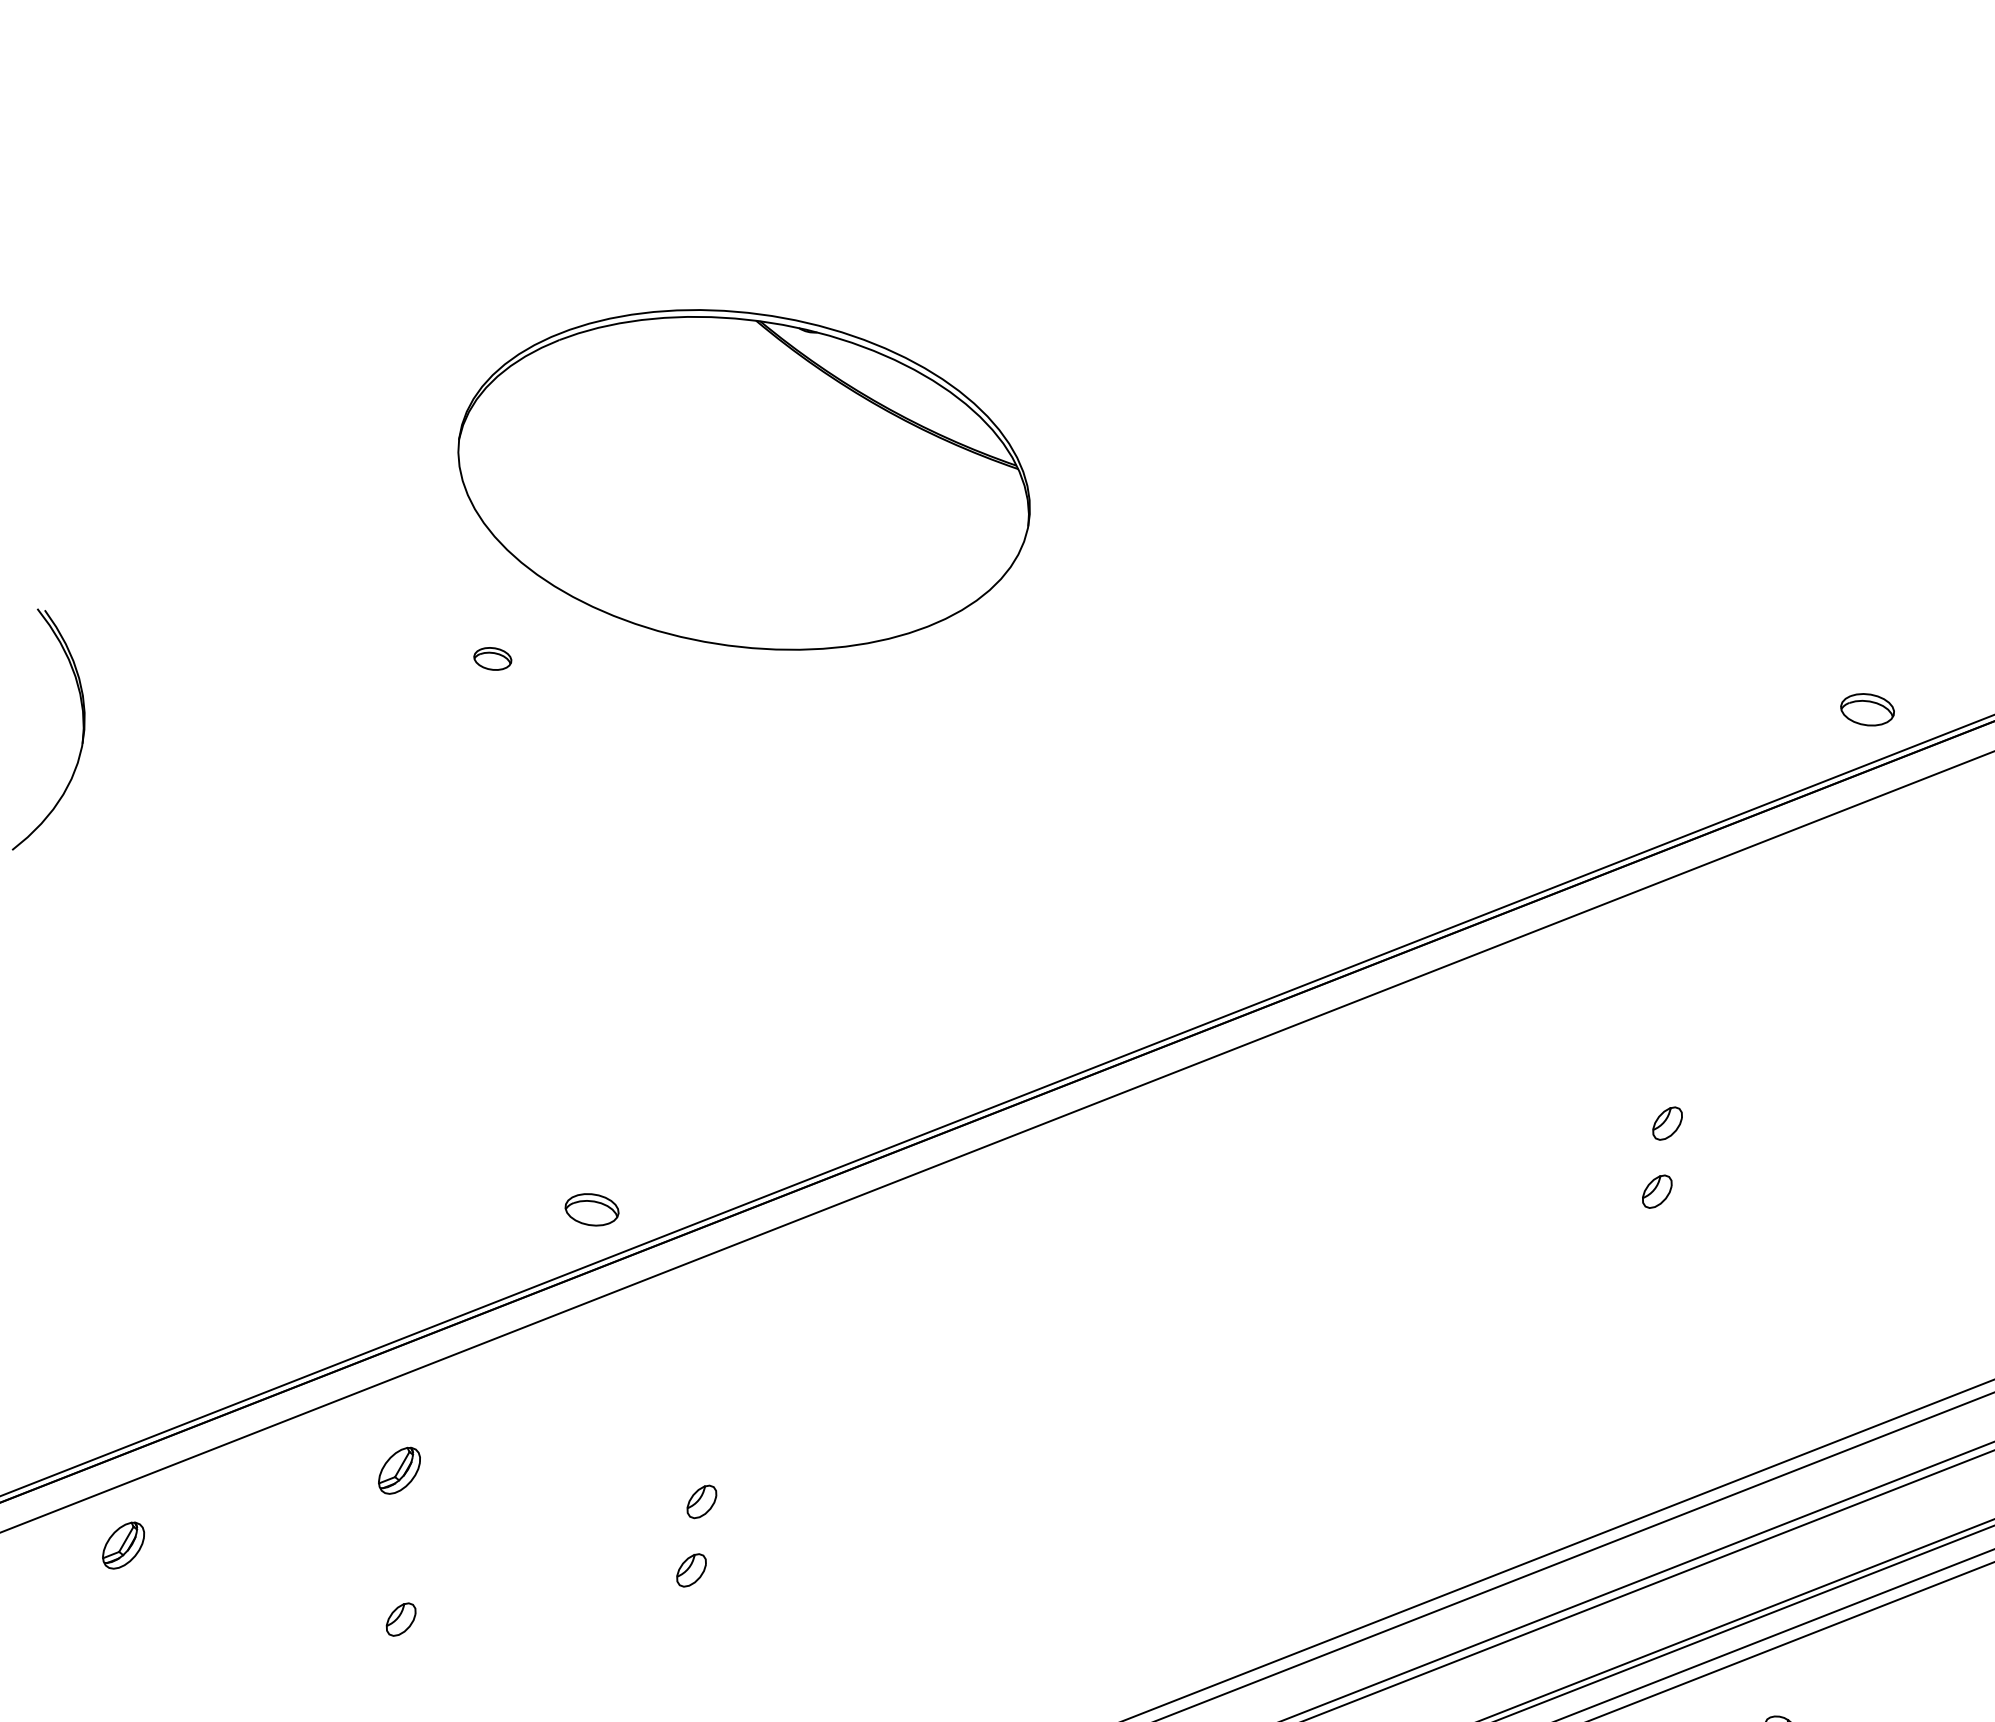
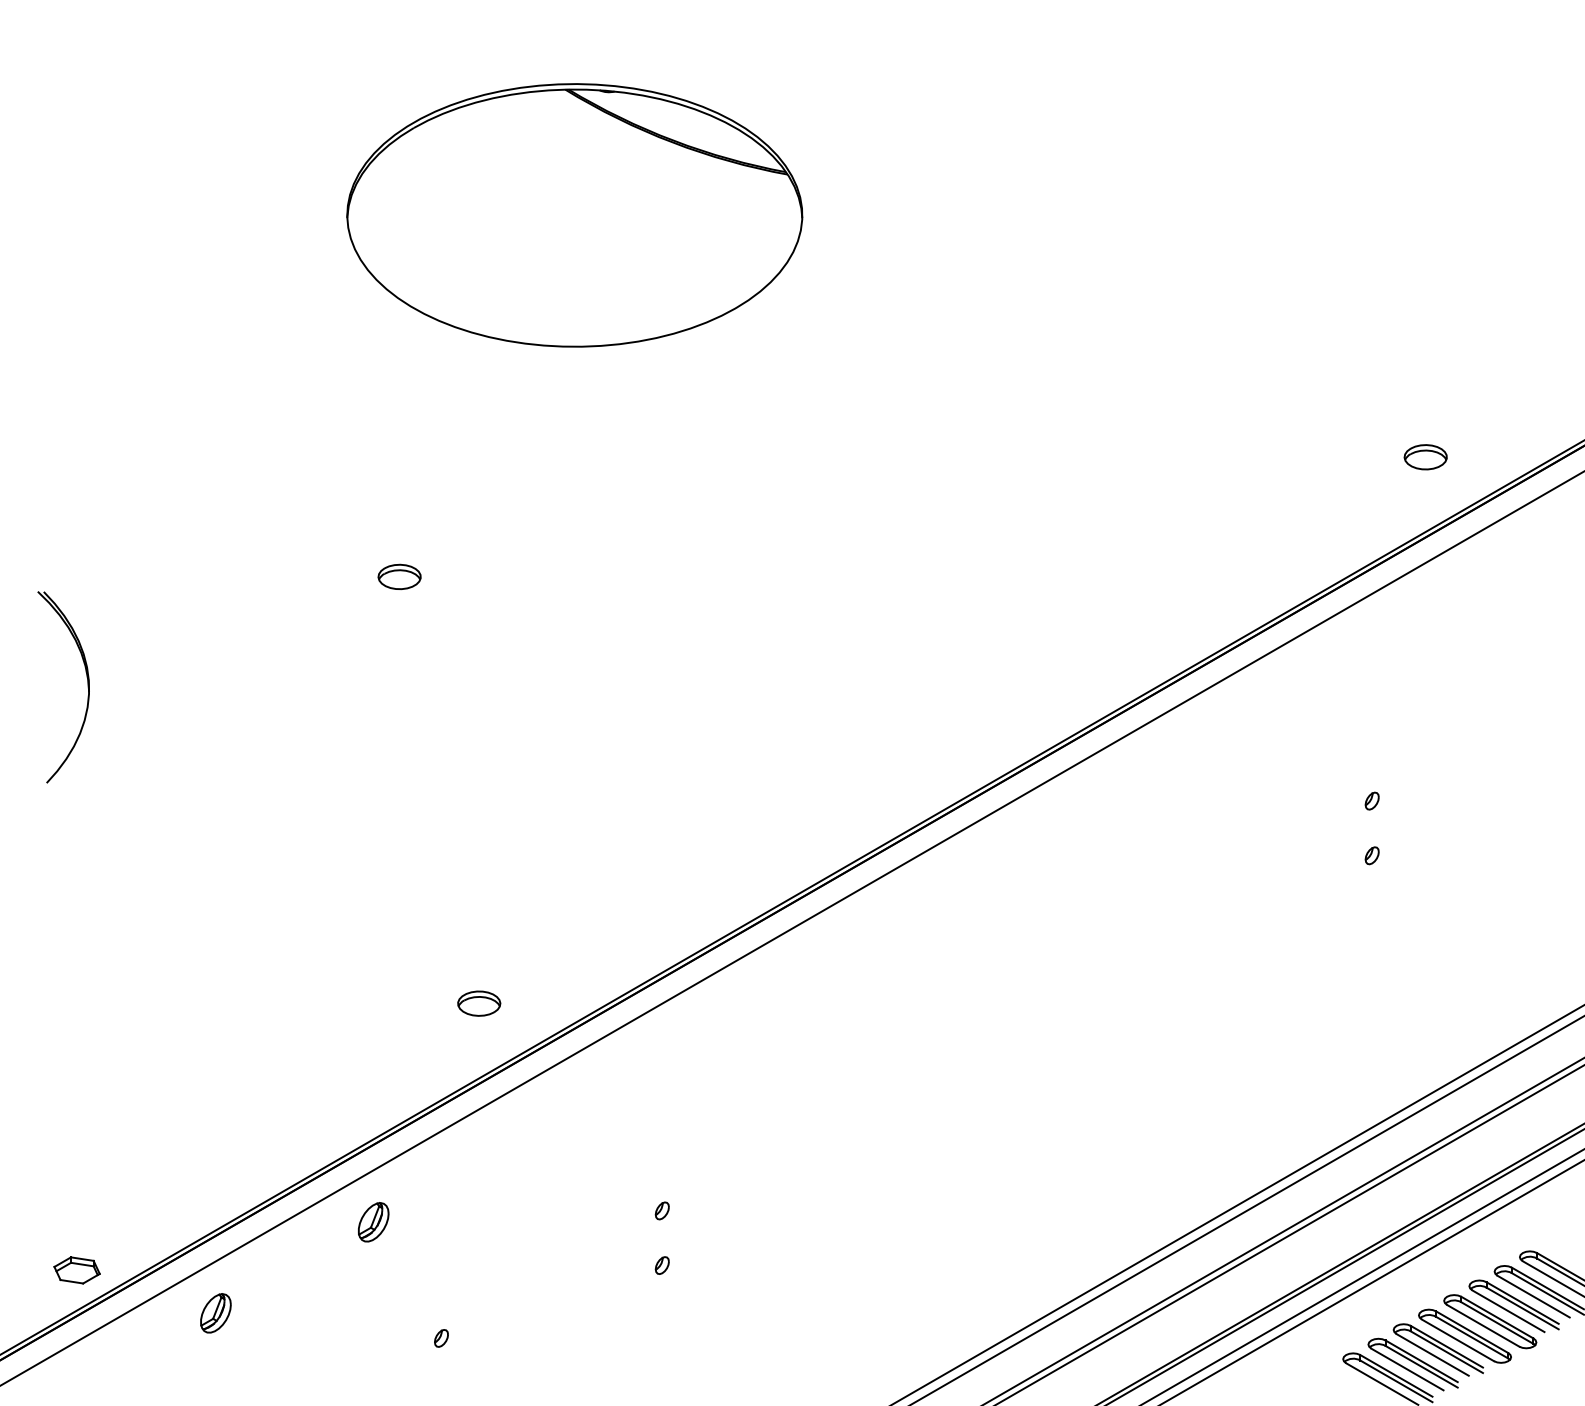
part: (743, 479) -> (574, 215), moved
part: (492, 658) -> (399, 576), size x1.43
part: (1867, 710) -> (1425, 457), moved
part: (1666, 1122) -> (1371, 800), size x0.62
part: (1656, 1191) -> (1371, 855), size x0.62
part: (592, 1209) -> (479, 1003), moved
part: (399, 1470) -> (373, 1222), moved
part: (700, 1501) -> (661, 1210), size x0.62
part: (690, 1570) -> (661, 1265), size x0.62
part: (401, 1619) -> (441, 1338), size x0.62

